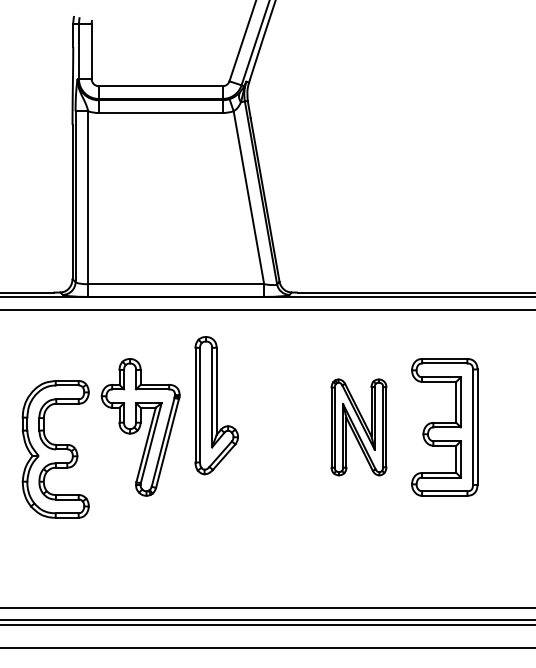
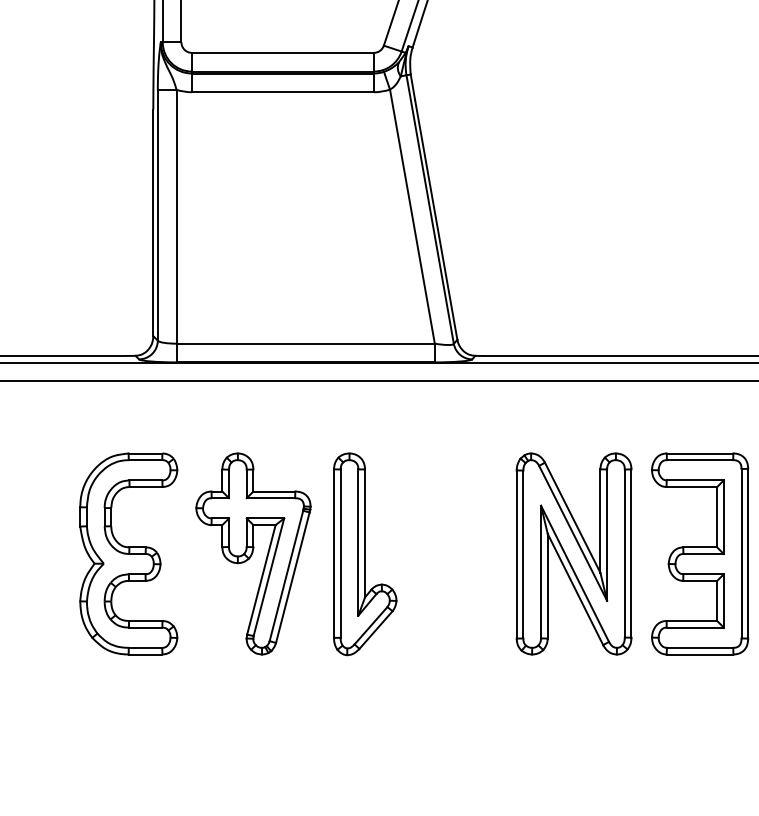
part: (216, 405) -> (364, 554), moved
part: (358, 427) -> (573, 554), size x1.43
part: (55, 449) -> (128, 554), moved

